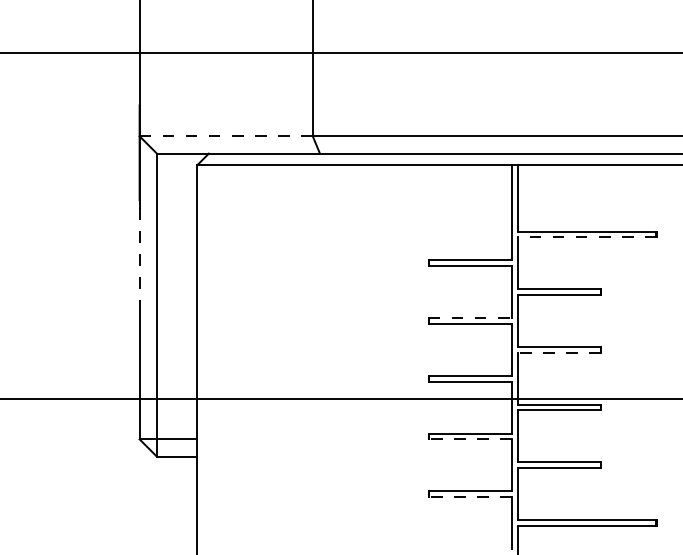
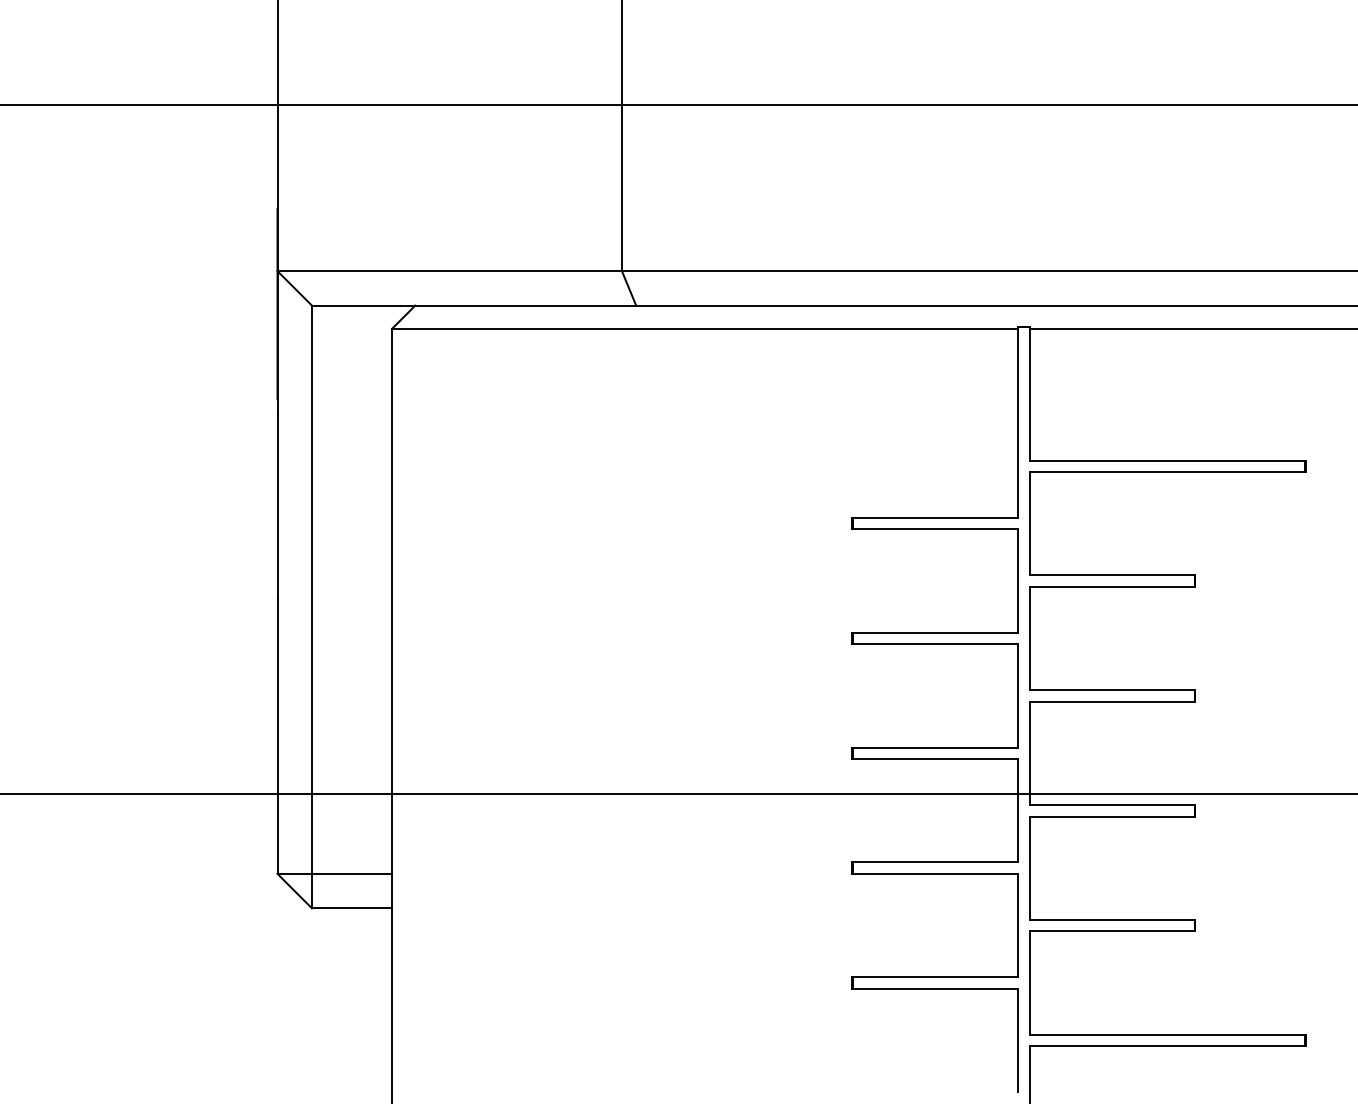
line: (226, 136) -> (450, 271), dashed -> solid
line: (586, 237) -> (1166, 472), dashed -> solid
line: (139, 254) -> (277, 506), dashed -> solid
line: (470, 318) -> (935, 633), dashed -> solid
line: (559, 352) -> (1112, 701), dashed -> solid
line: (470, 439) -> (935, 874), dashed -> solid
line: (470, 497) -> (935, 989), dashed -> solid

